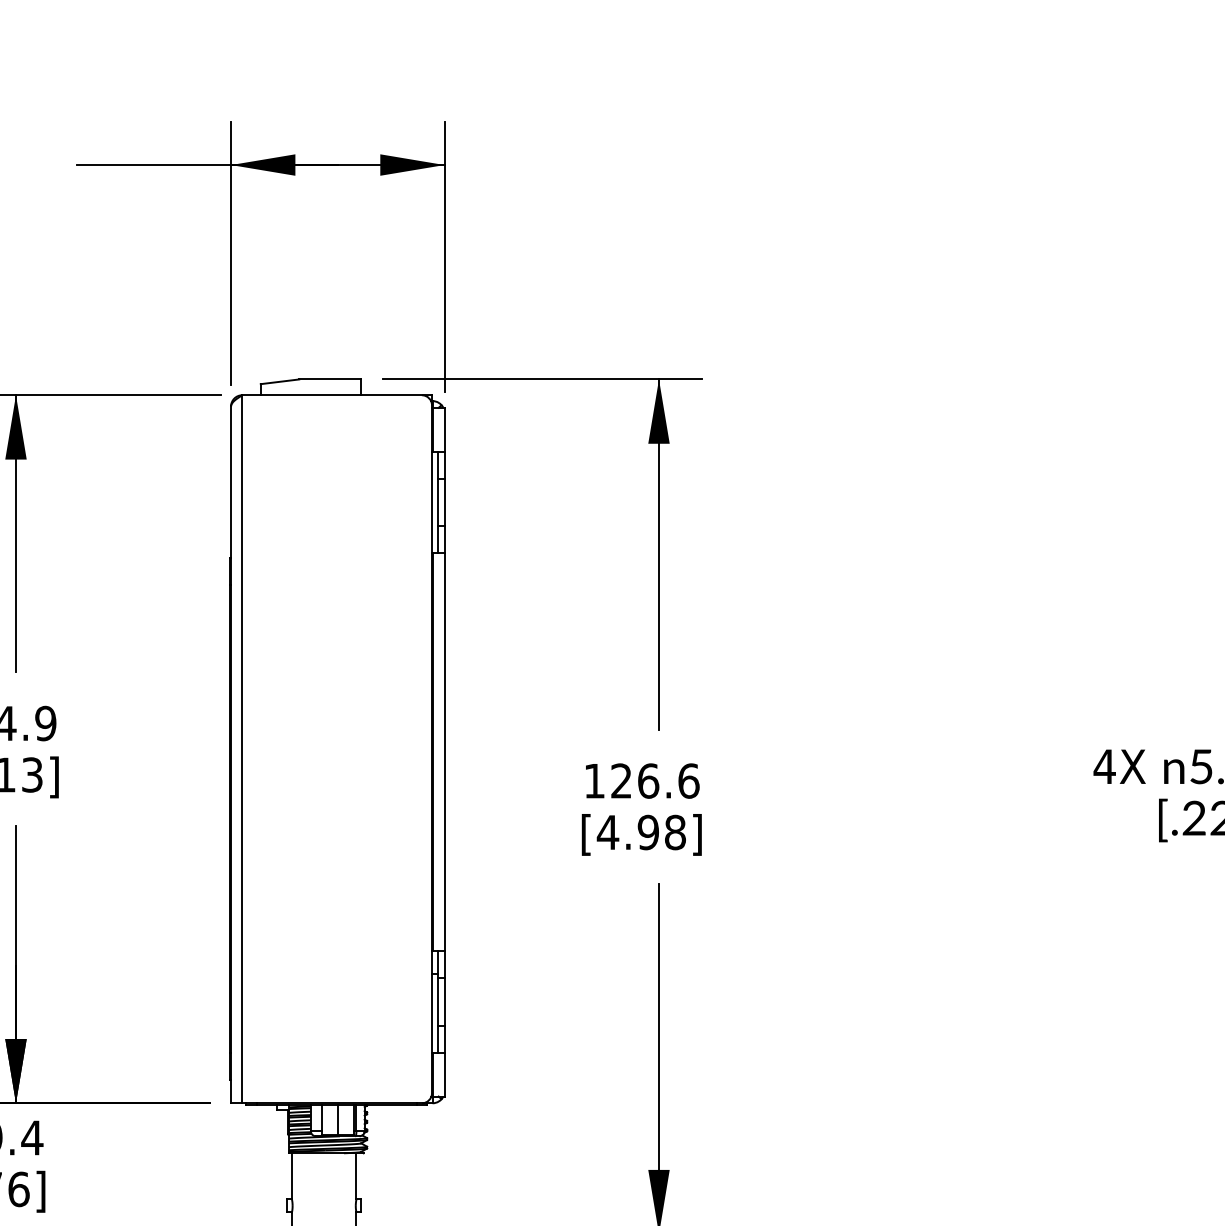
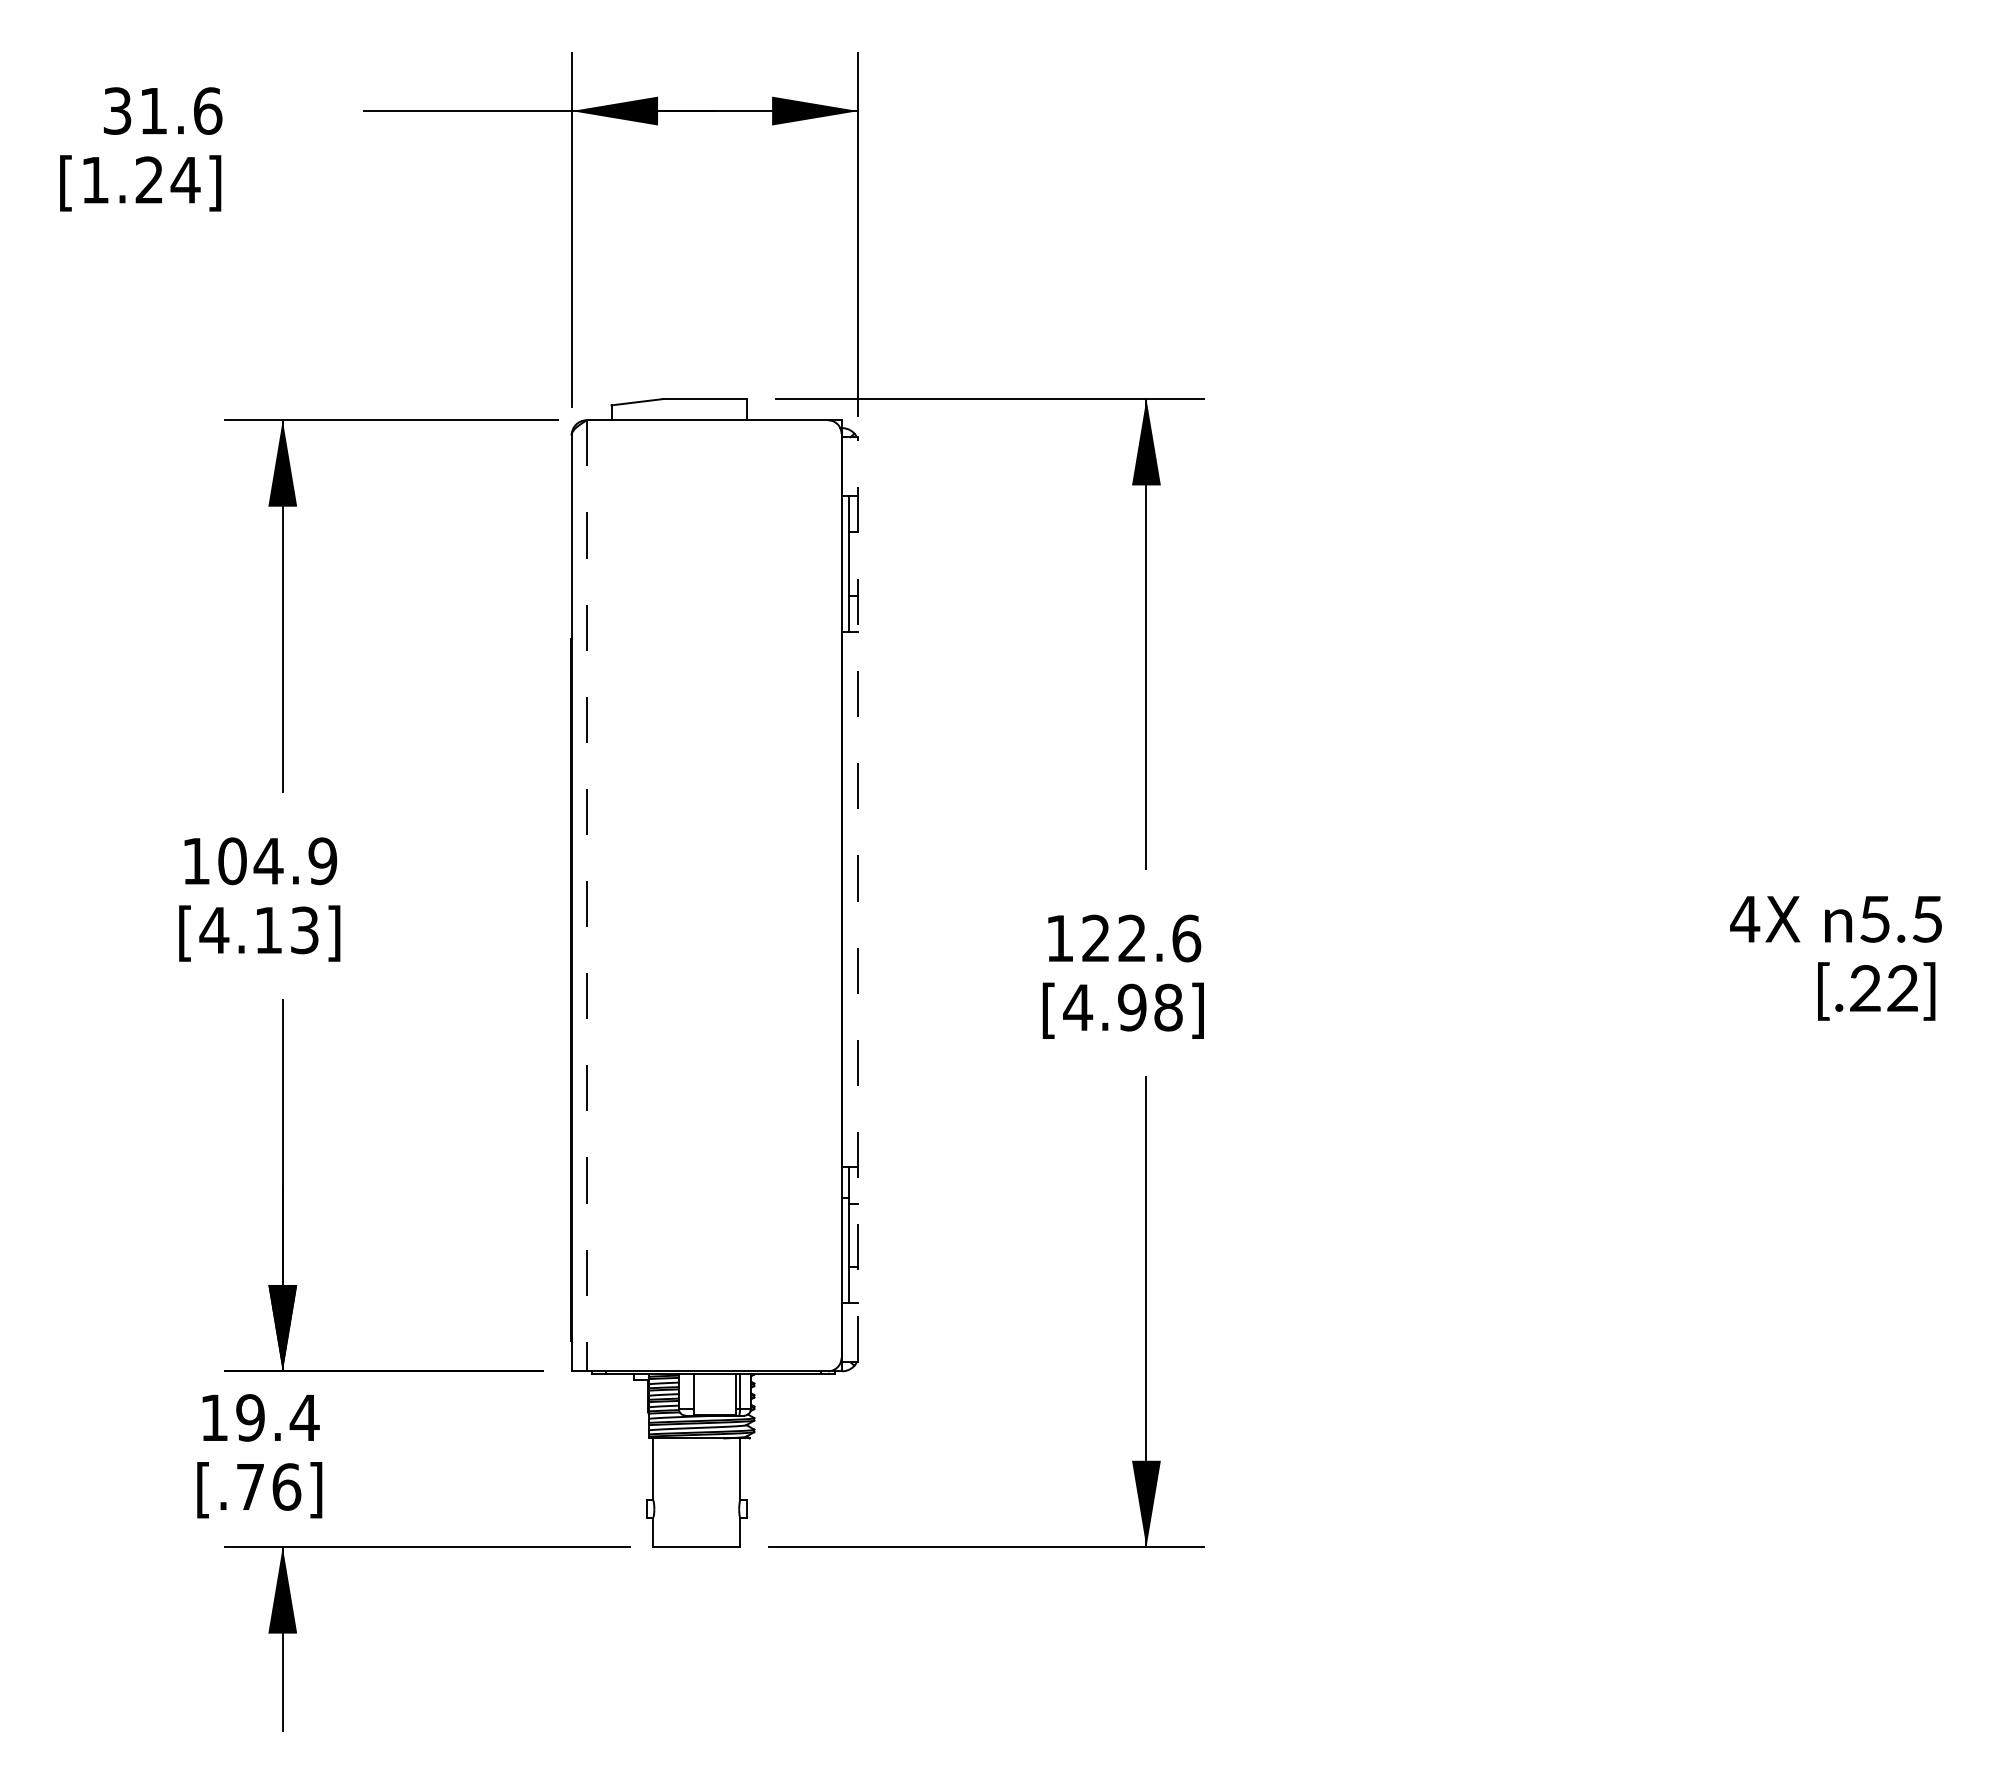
line: (242, 749) -> (586, 895), solid -> dashed
line: (444, 752) -> (858, 899), solid -> dashed
text: (648, 781) -> (1132, 938), 126.6 -> 122.6
line: (337, 1119) -> (714, 1393), removed

